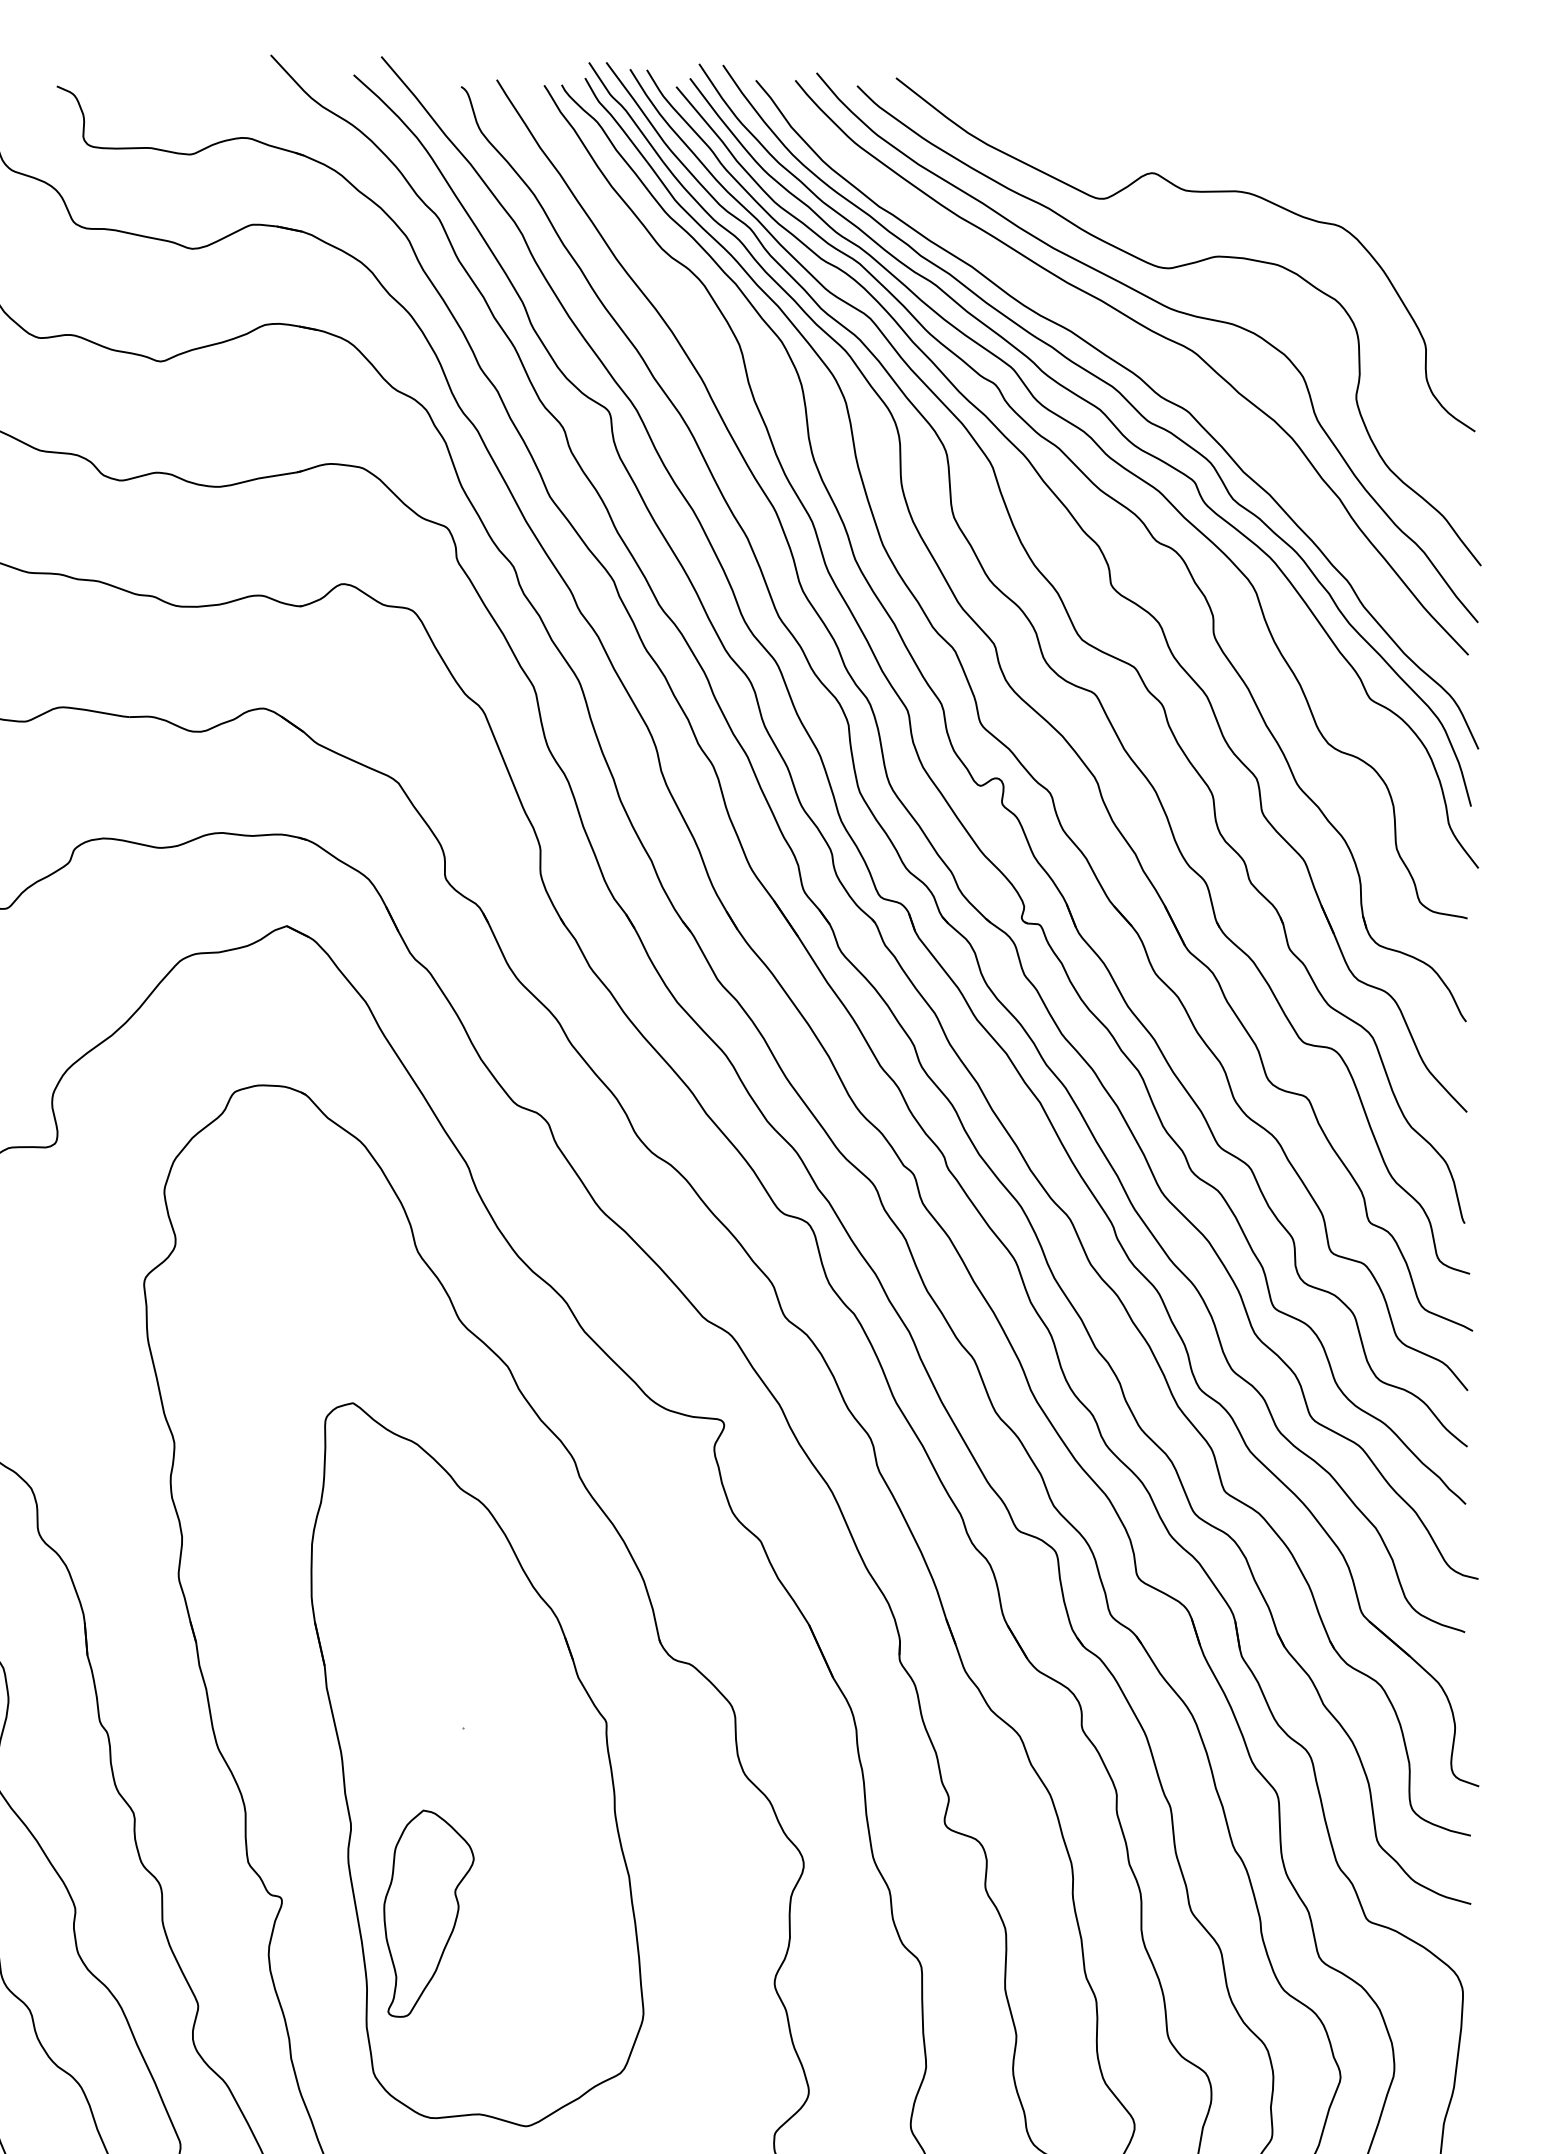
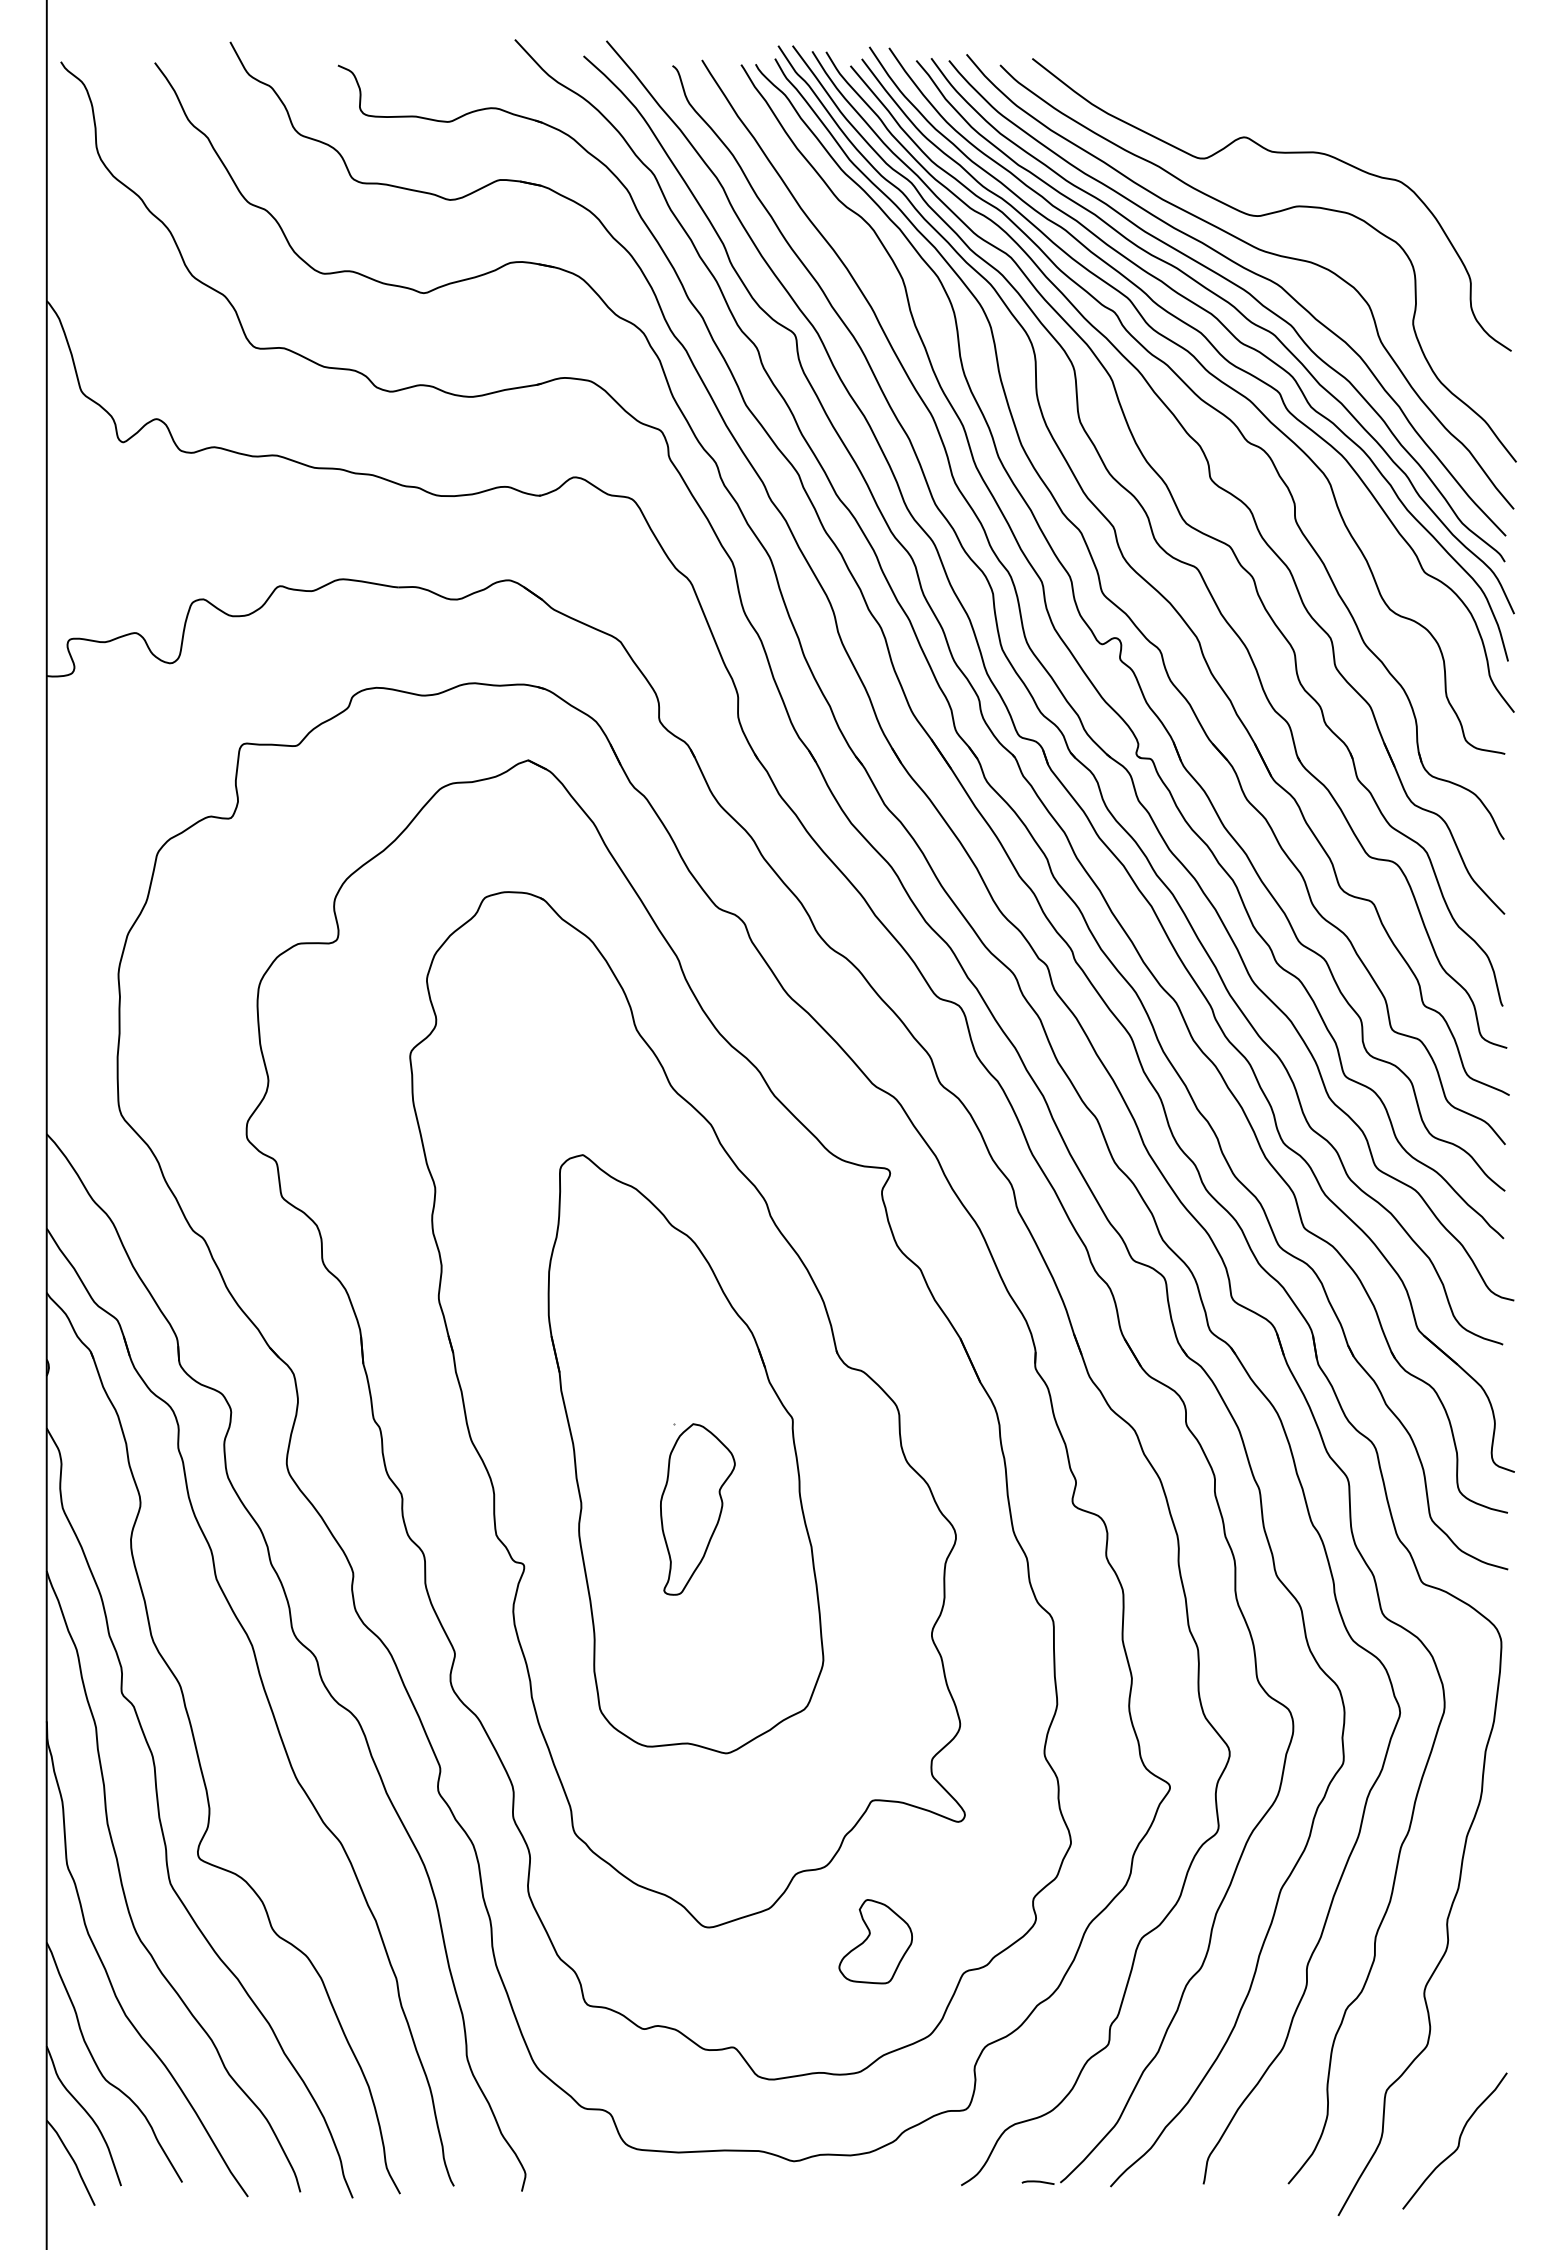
curve: (1140, 352) -> (1234, 285), added
part: (428, 1913) -> (697, 1509), moved

